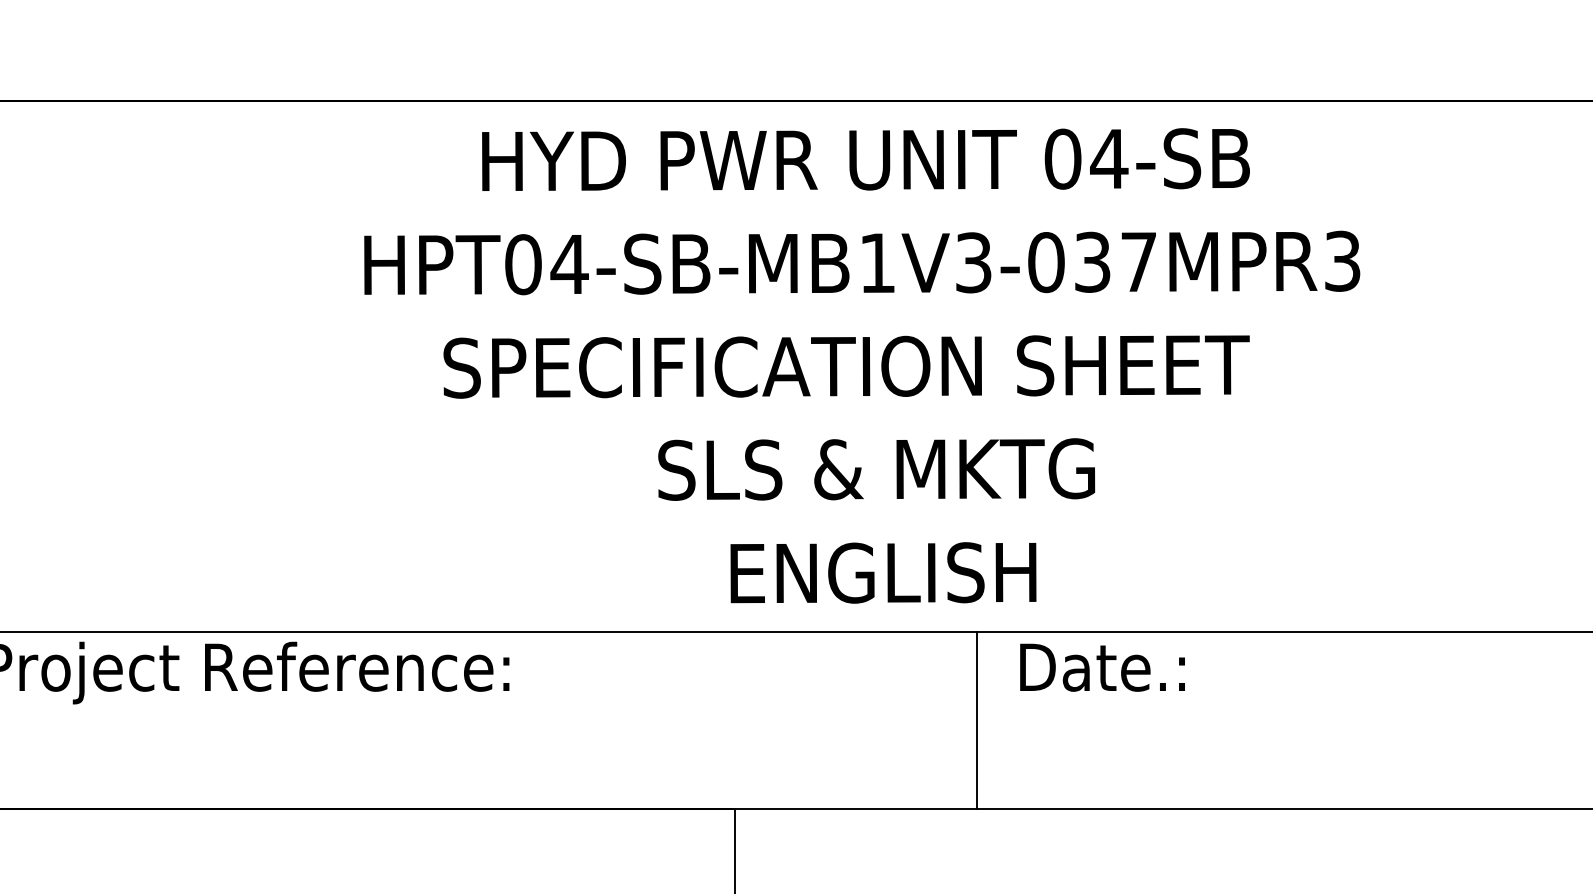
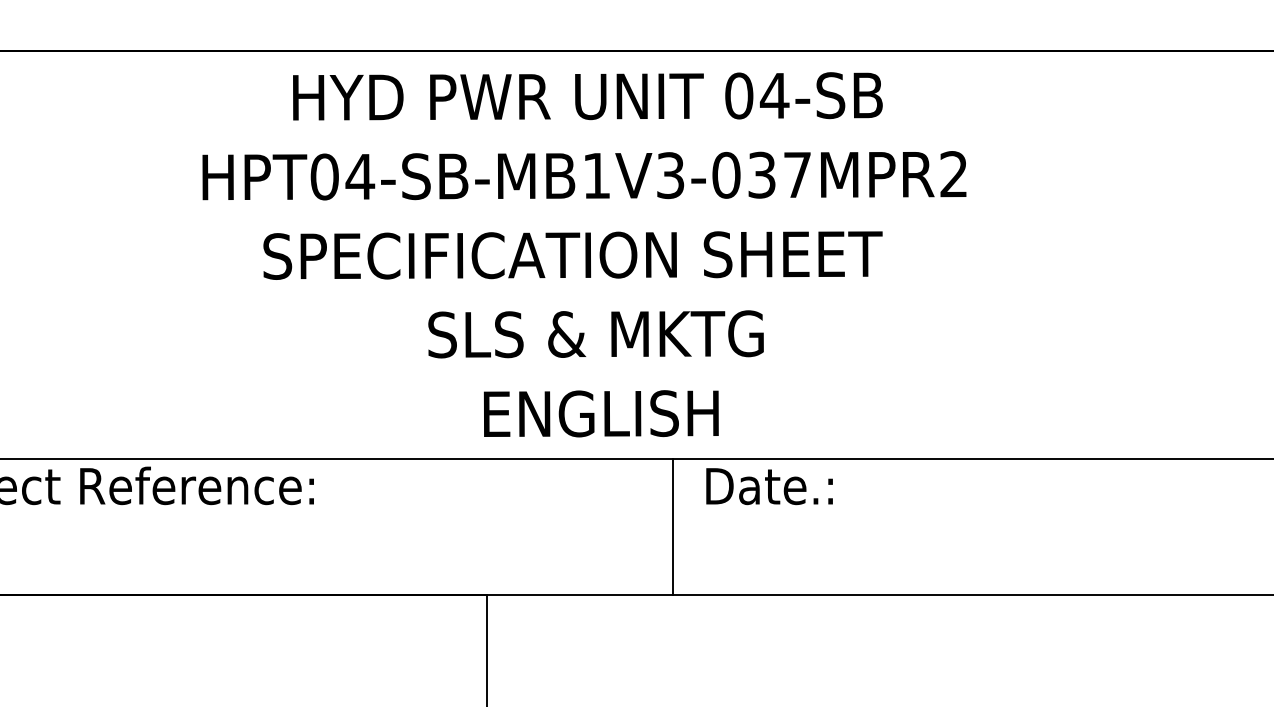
text: (1342, 261) -> (953, 174), HPT04-SB-MB1V3-037MPR3 -> HPT04-SB-MB1V3-037MPR2

